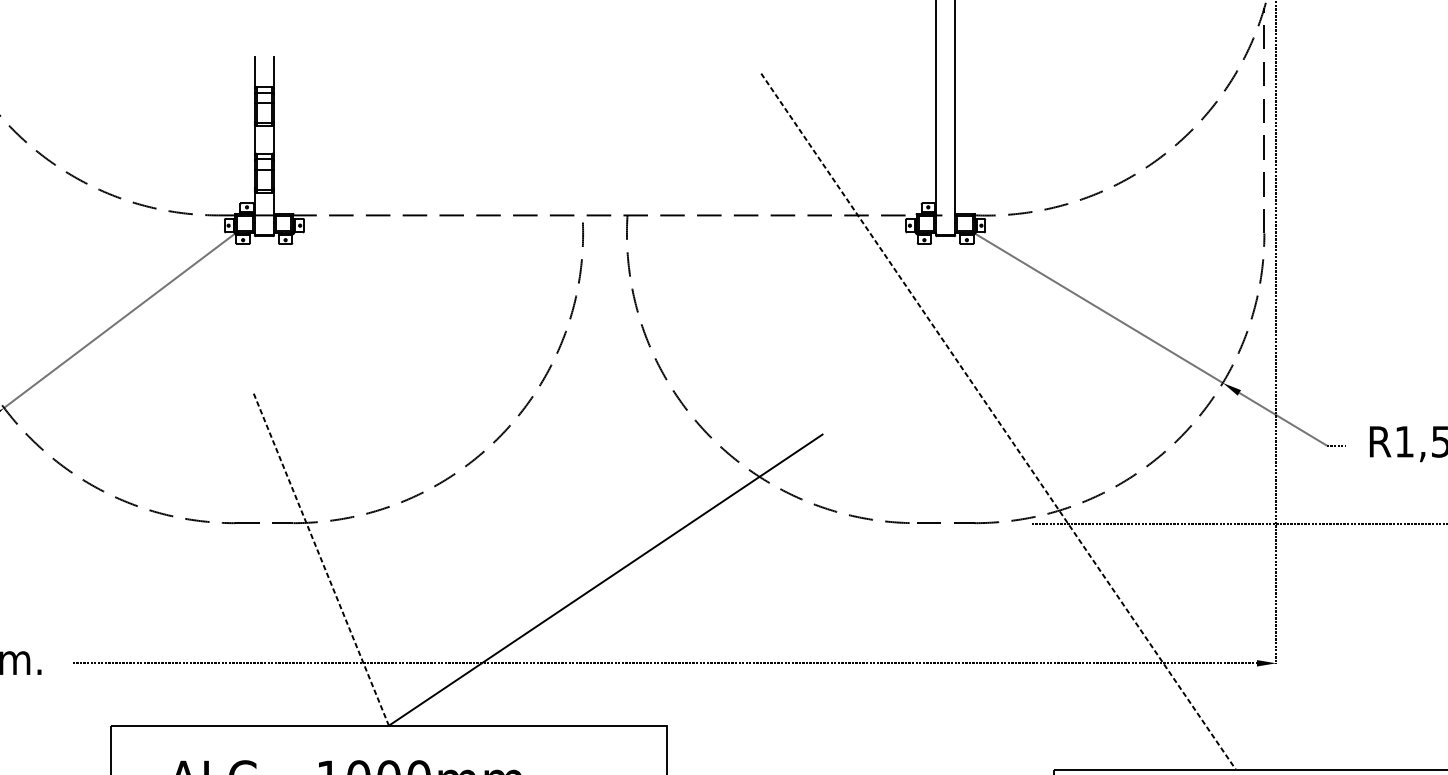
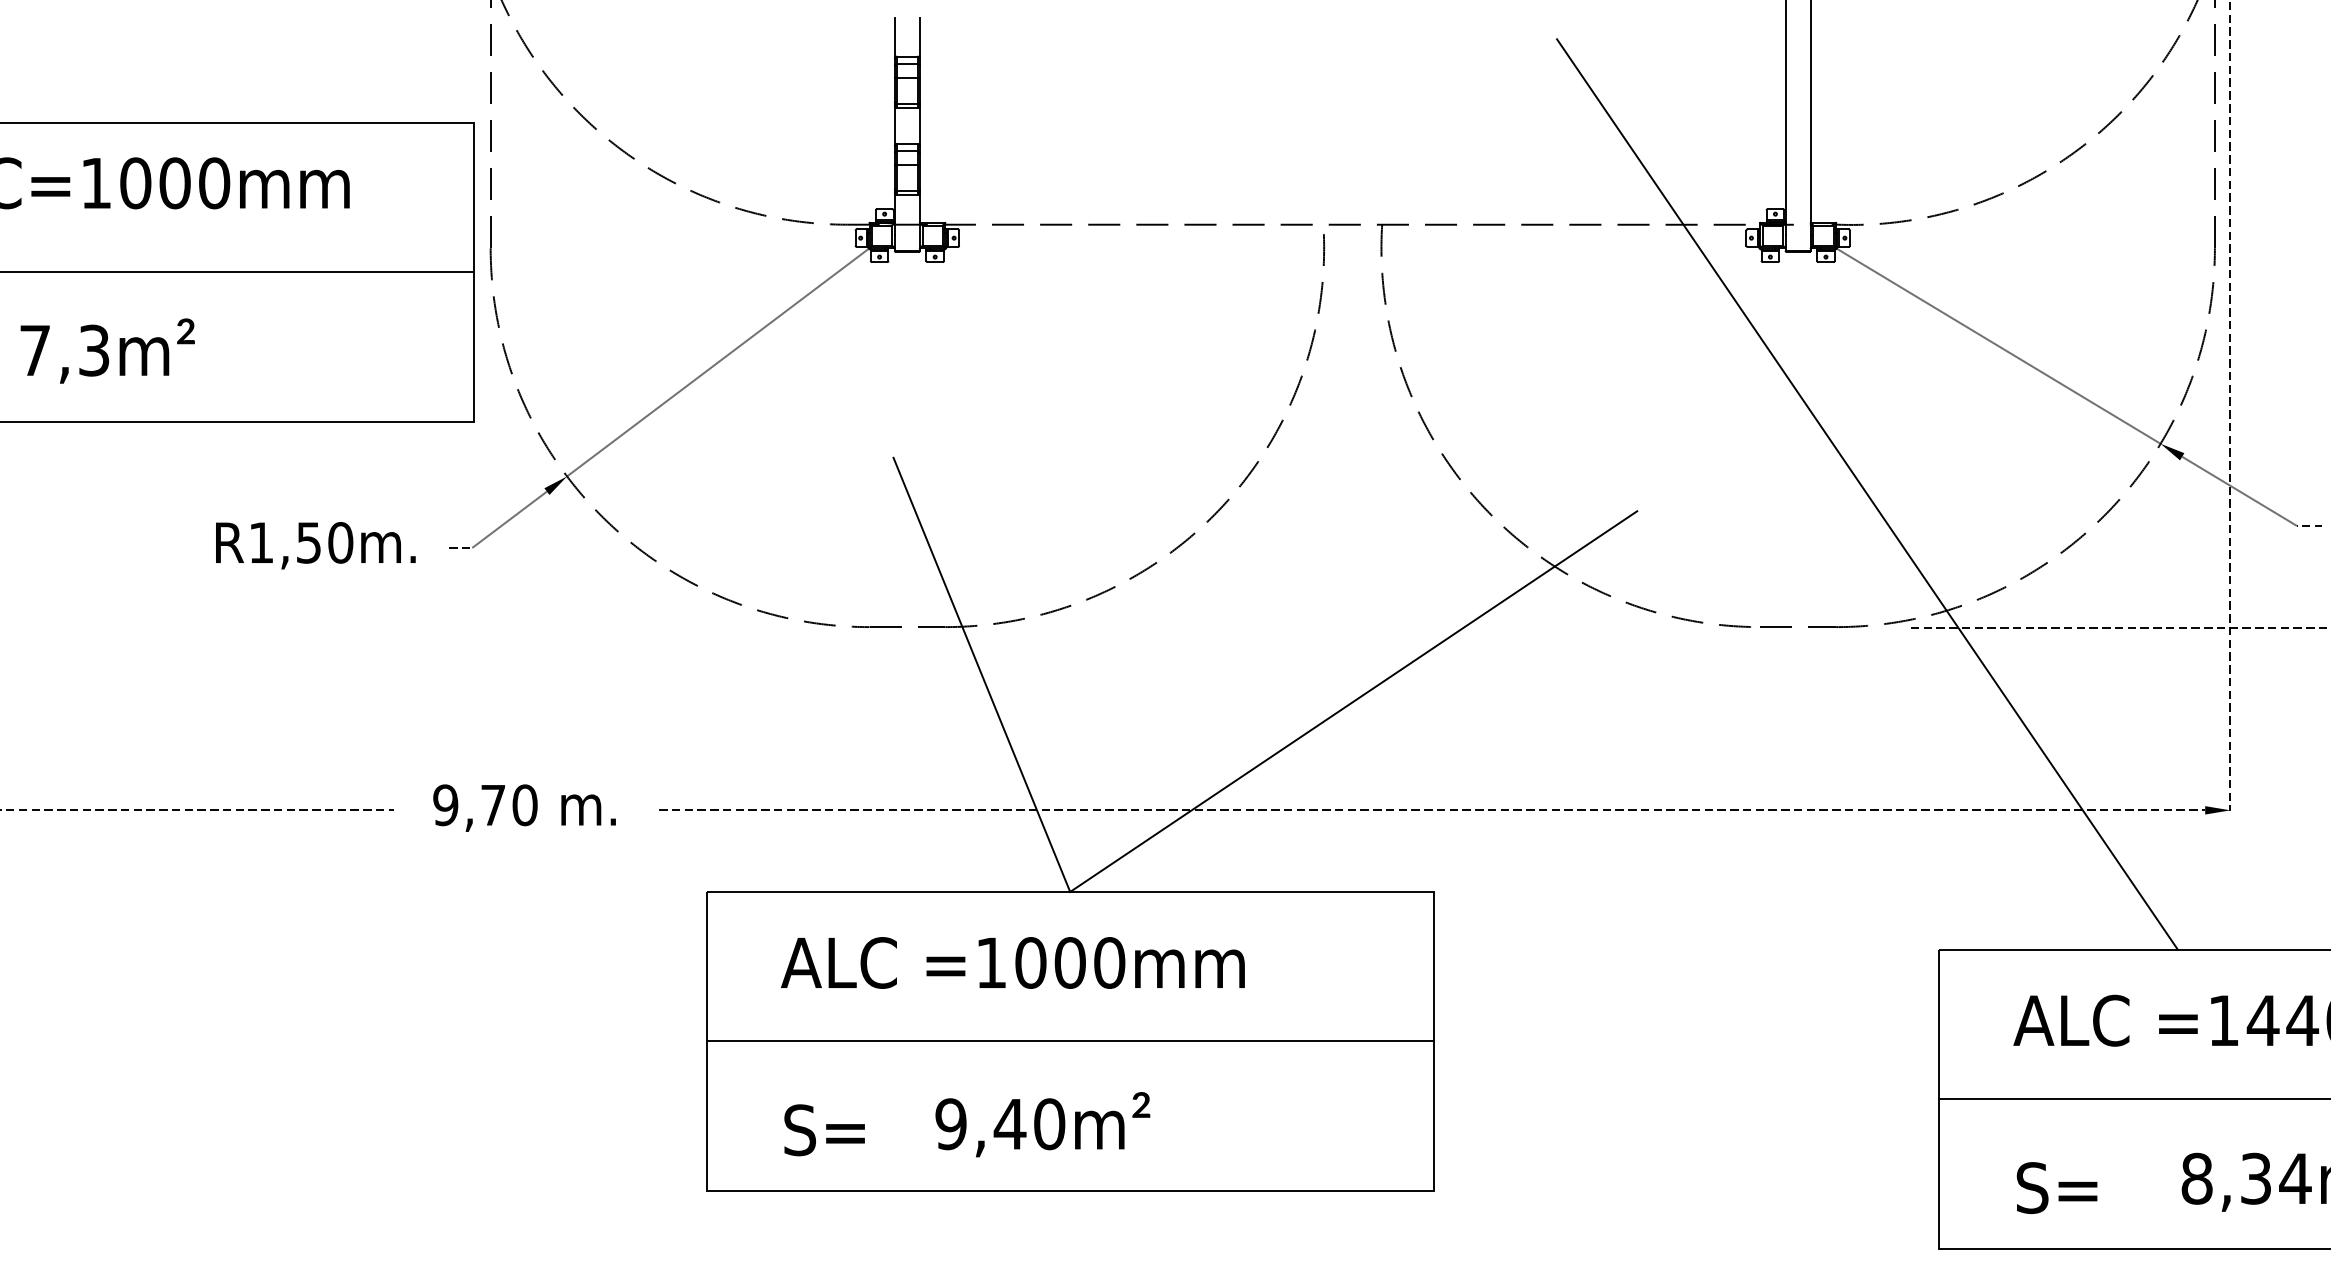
line: (998, 421) -> (1867, 494), dashed -> solid
line: (321, 560) -> (982, 675), dashed -> solid

